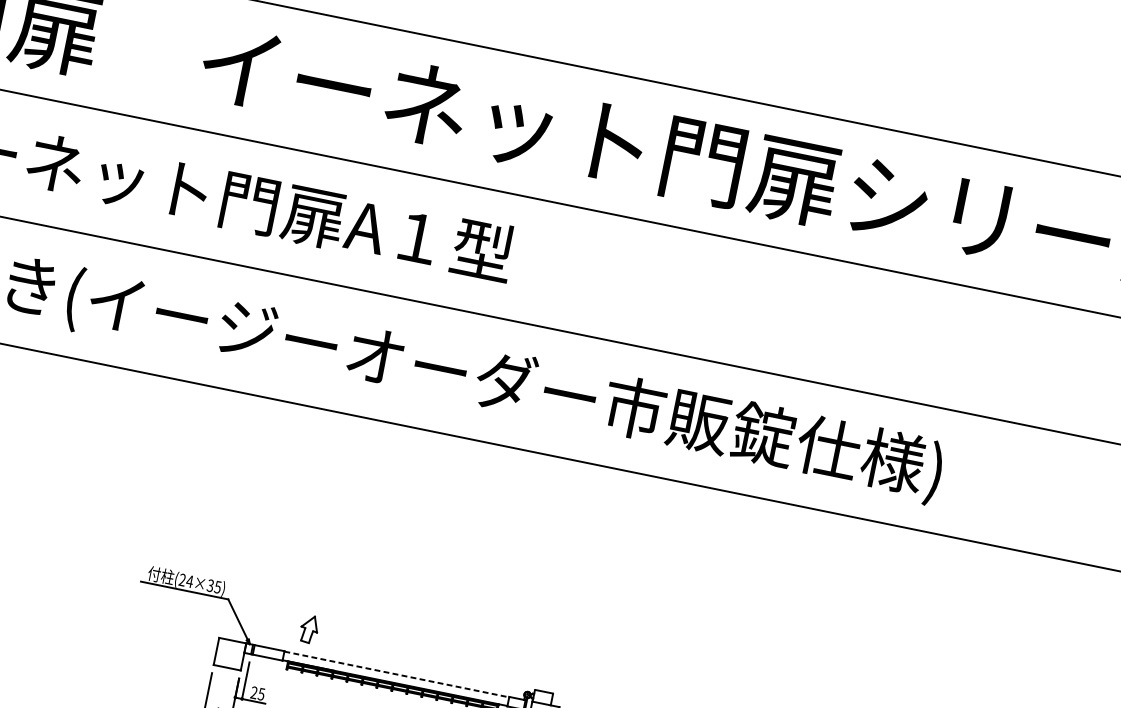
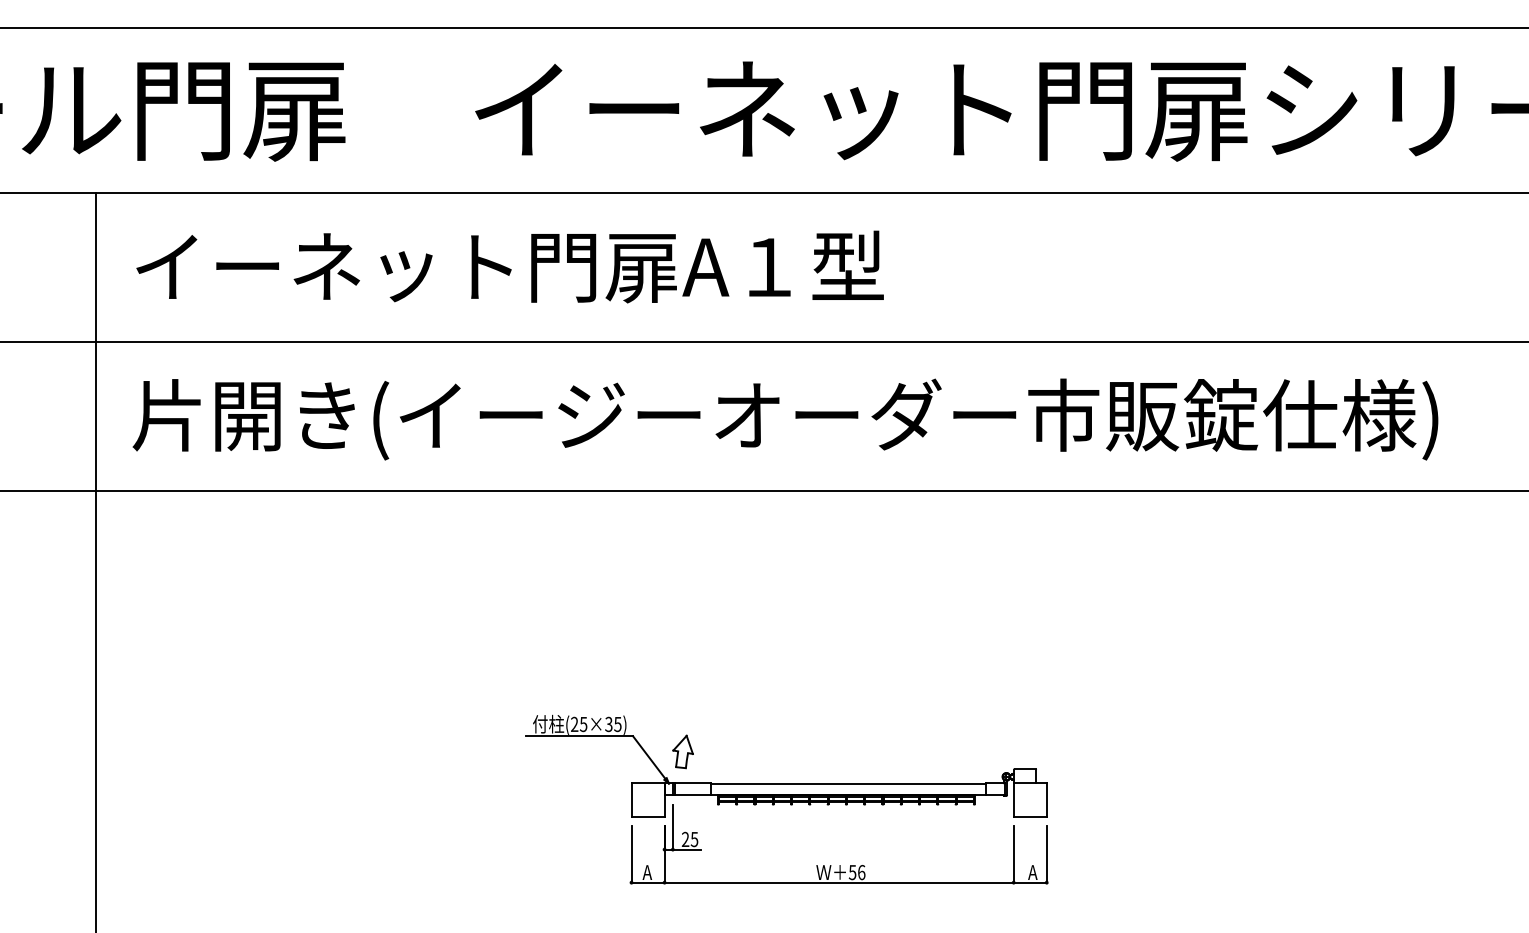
text: (189, 581) -> (583, 724), (24×35) -> (25×35)
part: (308, 628) -> (682, 751), moved
line: (396, 674) -> (848, 783), dashed -> solid

